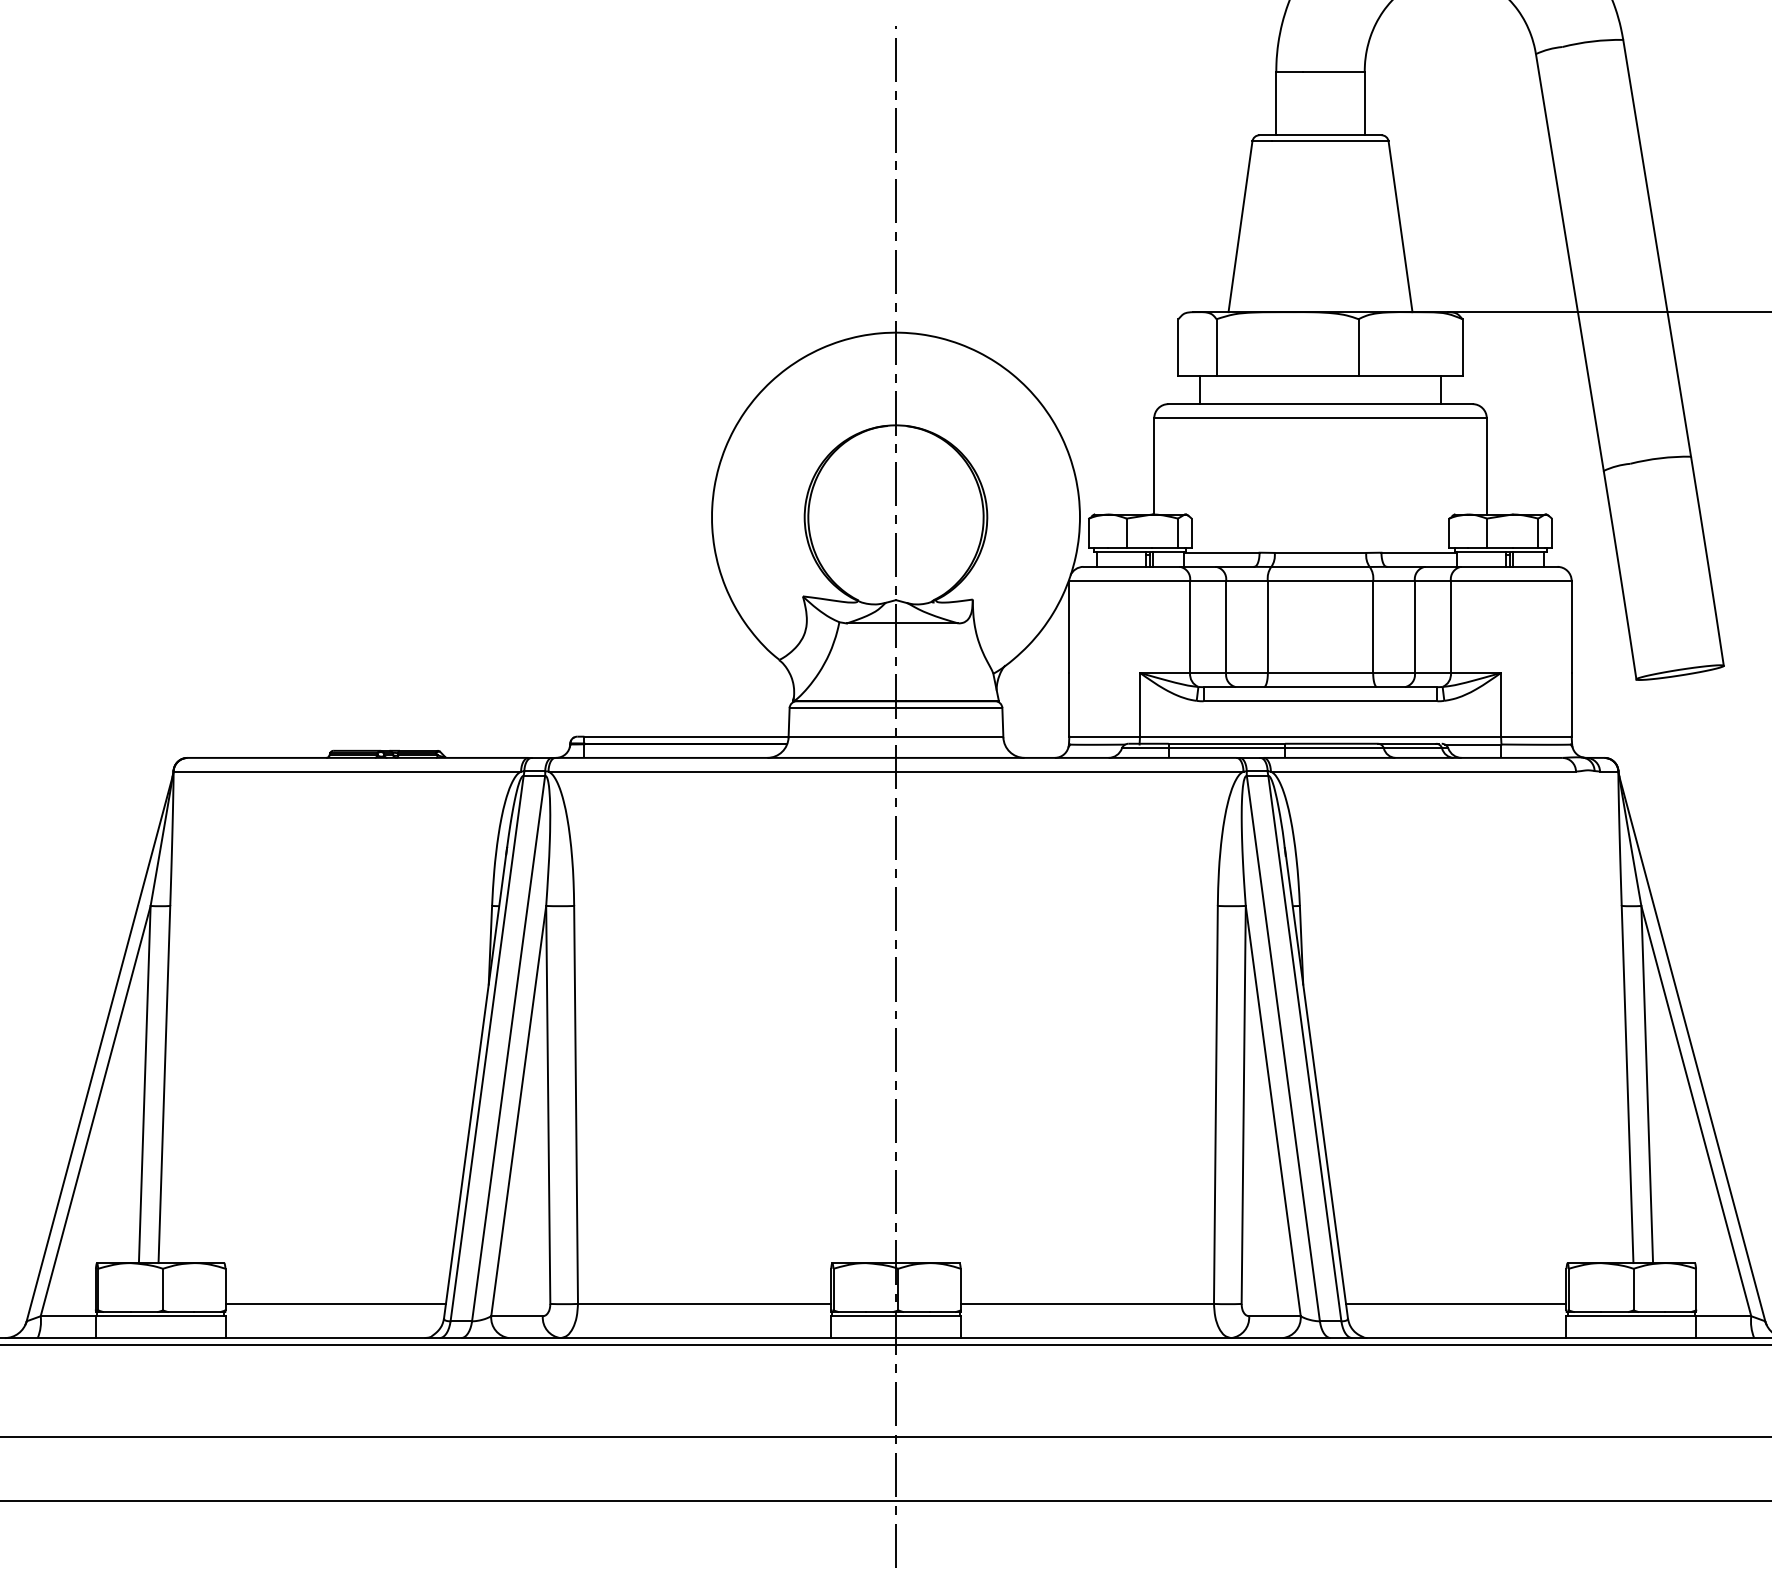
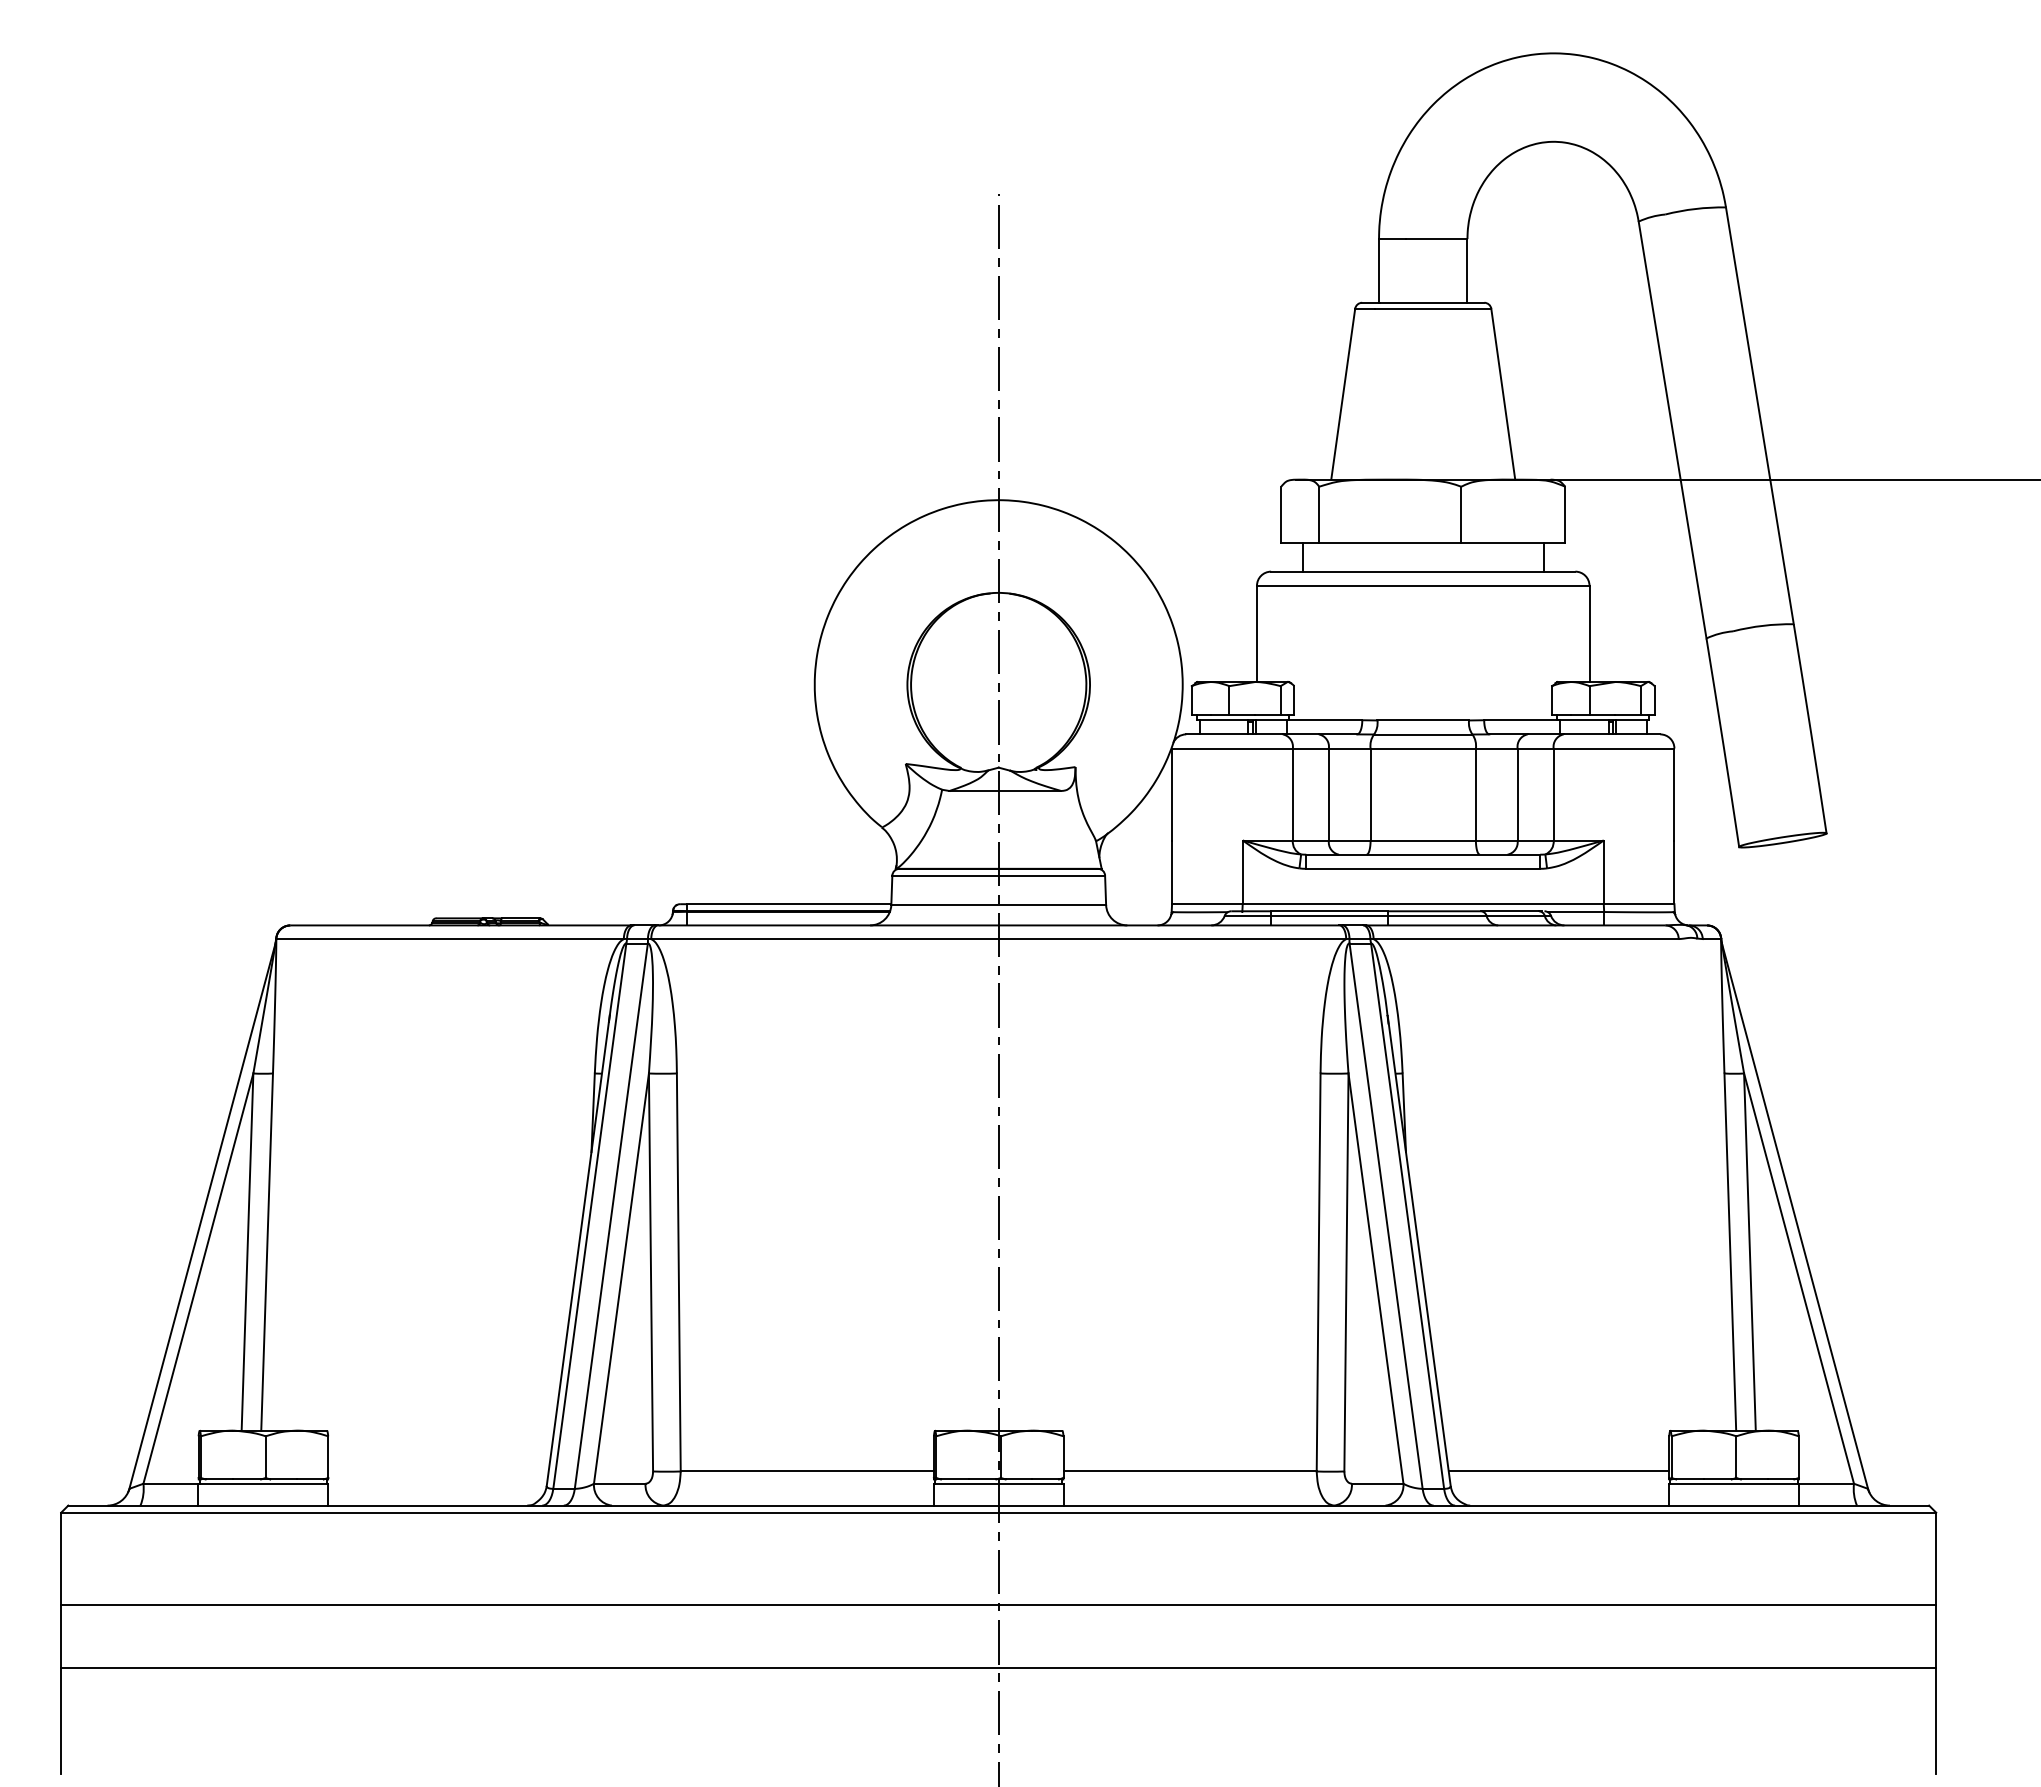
line: (335, 1303) -> (438, 1471), removed

